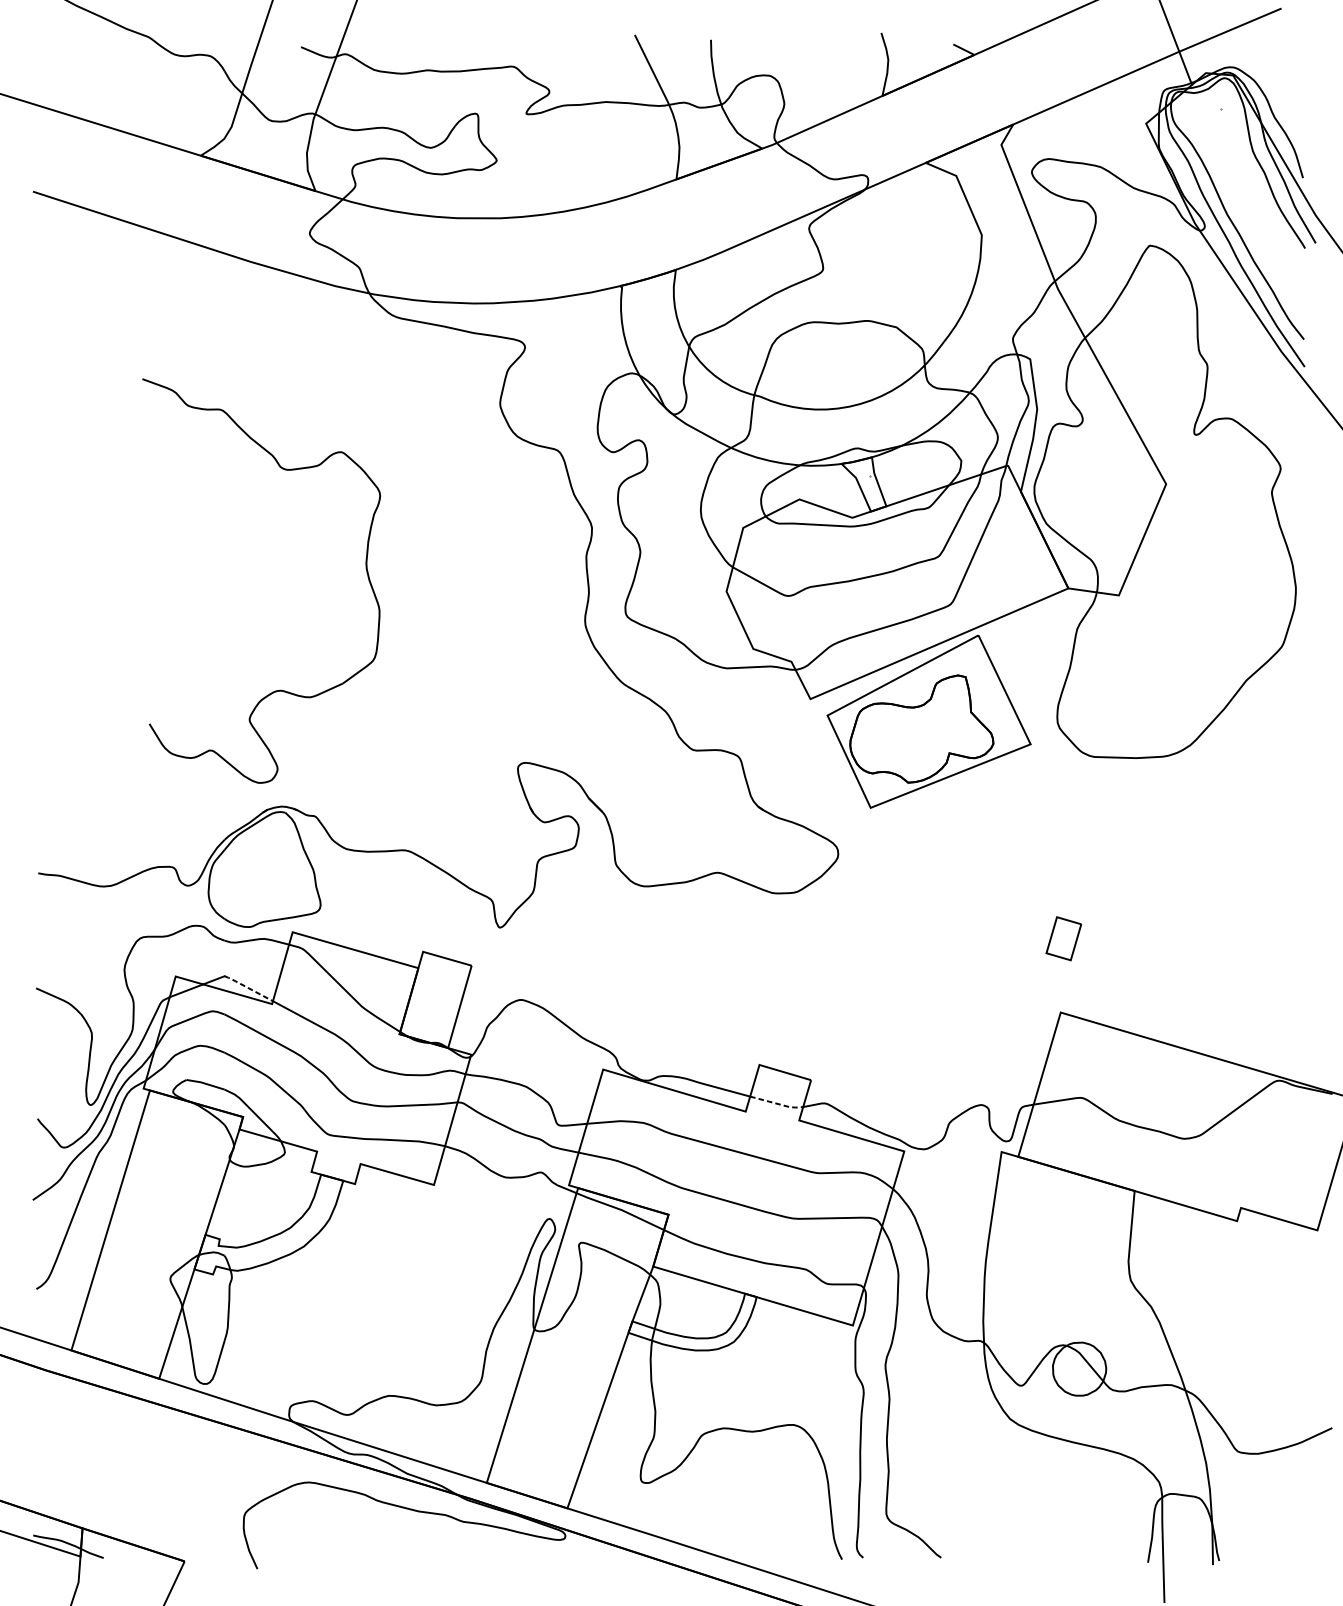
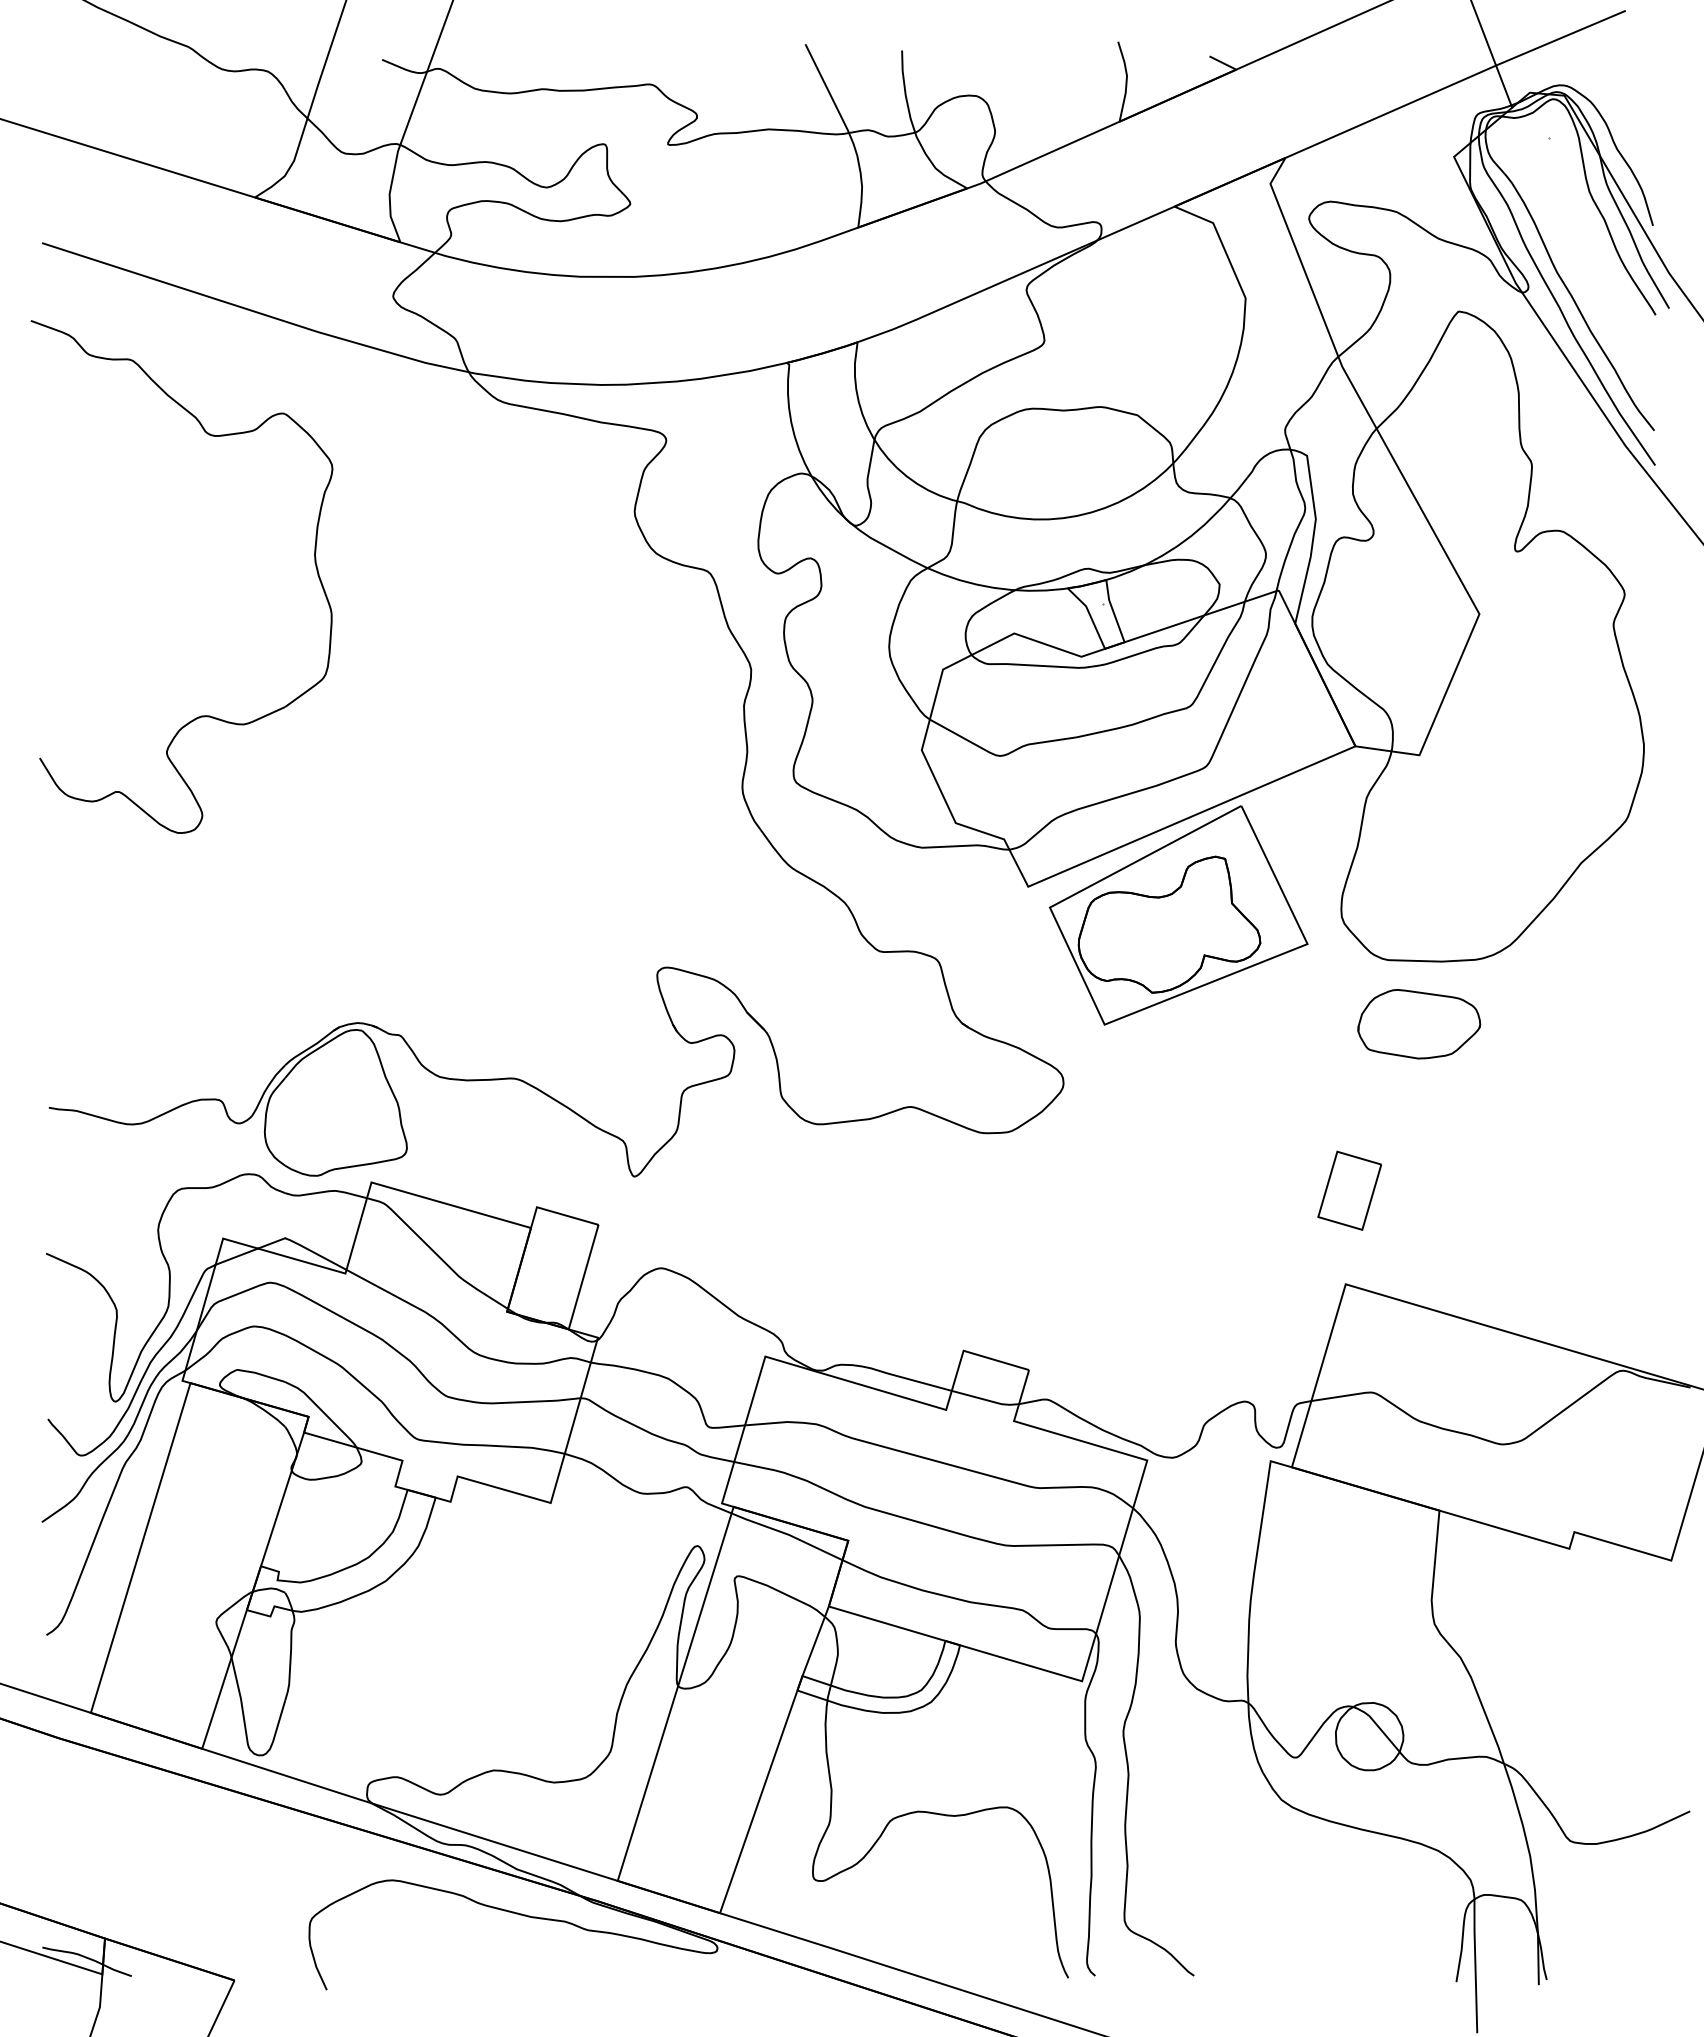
part: (365, 569) -> (314, 562), moved
part: (1118, 807) -> (1419, 1024), added
part: (1063, 938) -> (1349, 1190), size x1.43
line: (248, 988) -> (315, 1253), dashed -> solid
line: (778, 1104) -> (987, 1400), dashed -> solid

